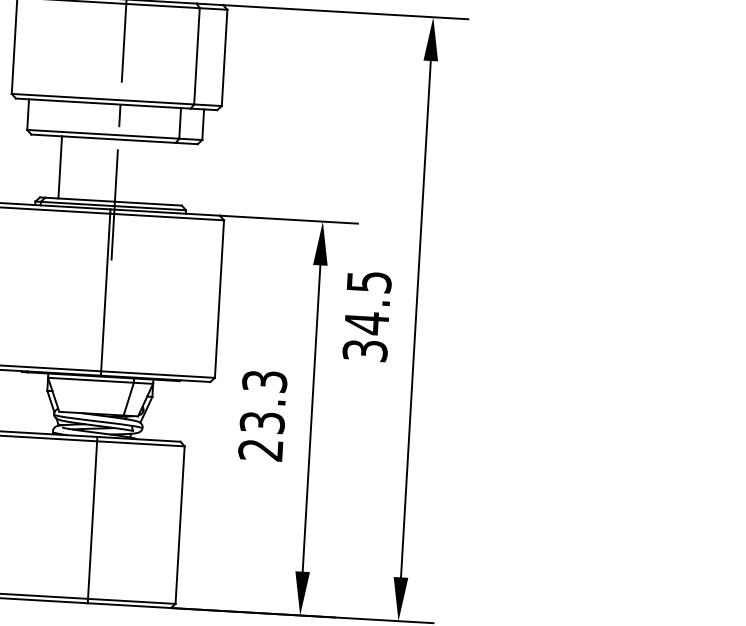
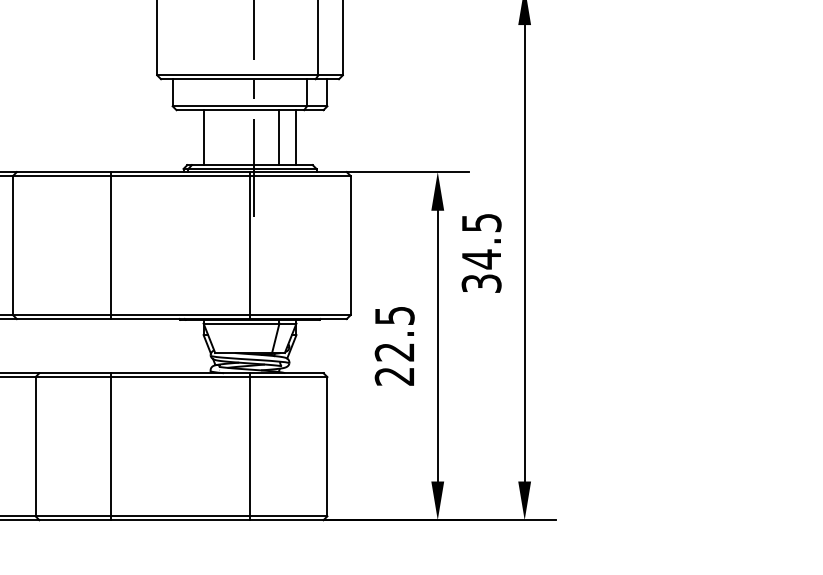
line: (146, 172) -> (279, 137), added
line: (165, 173) -> (296, 137), added
text: (263, 401) -> (394, 333), 23.3 -> 22.5

